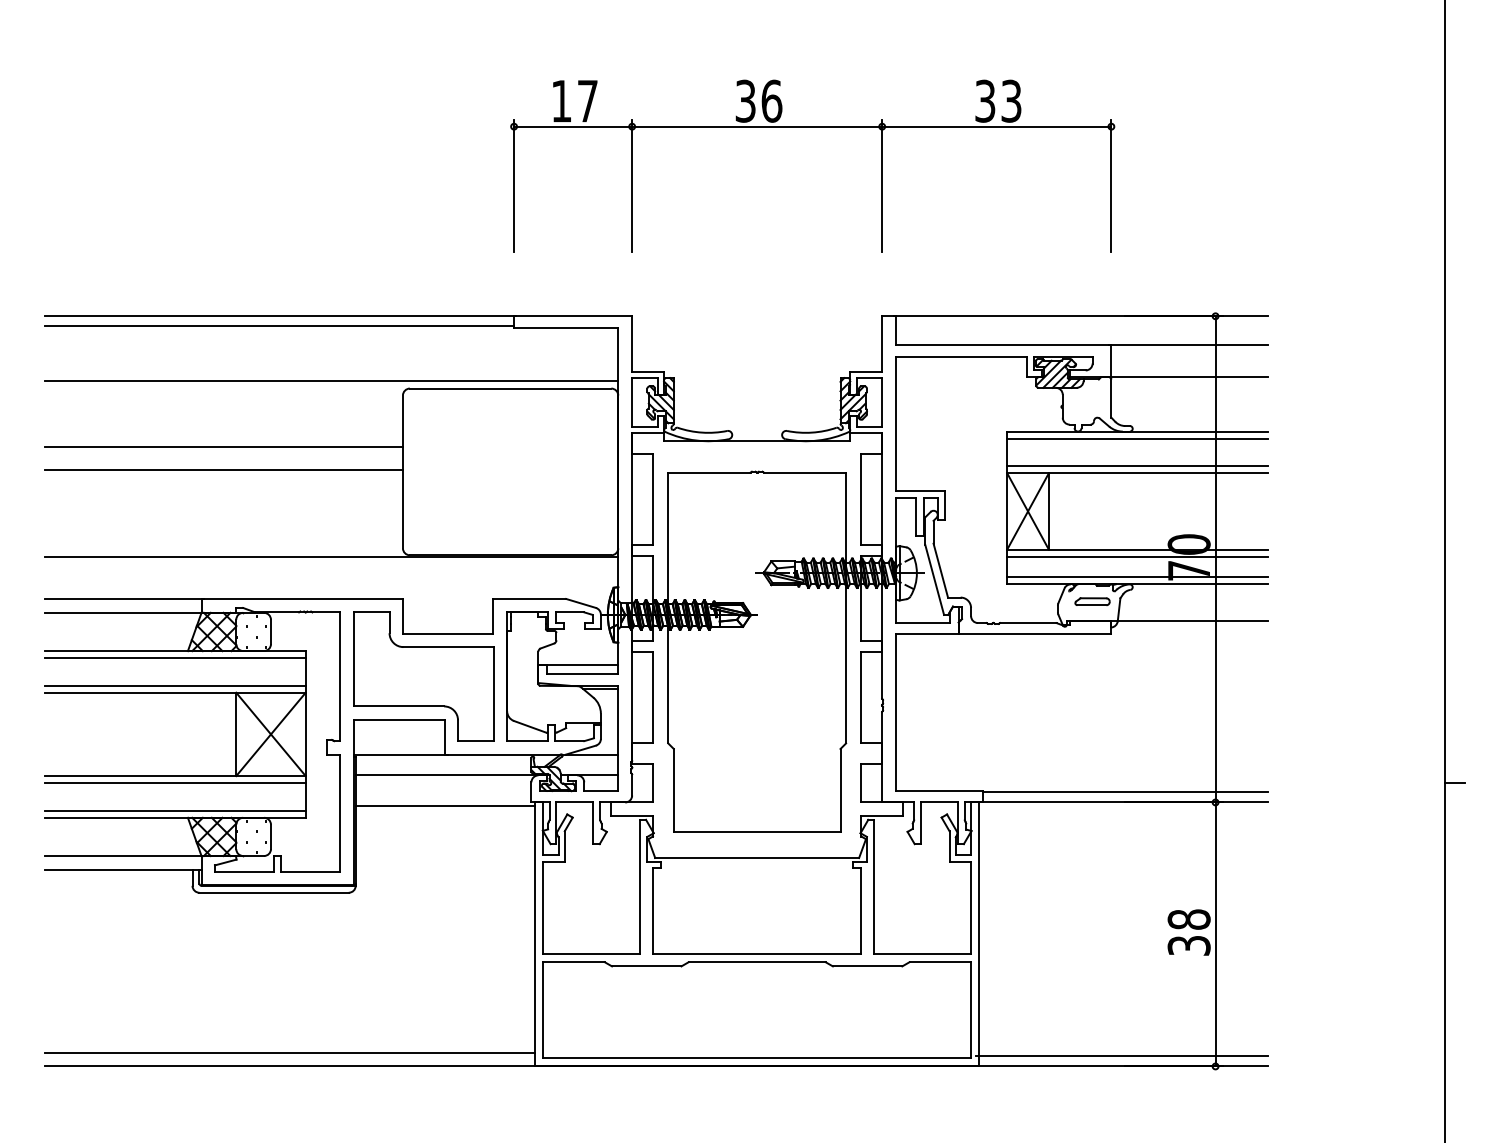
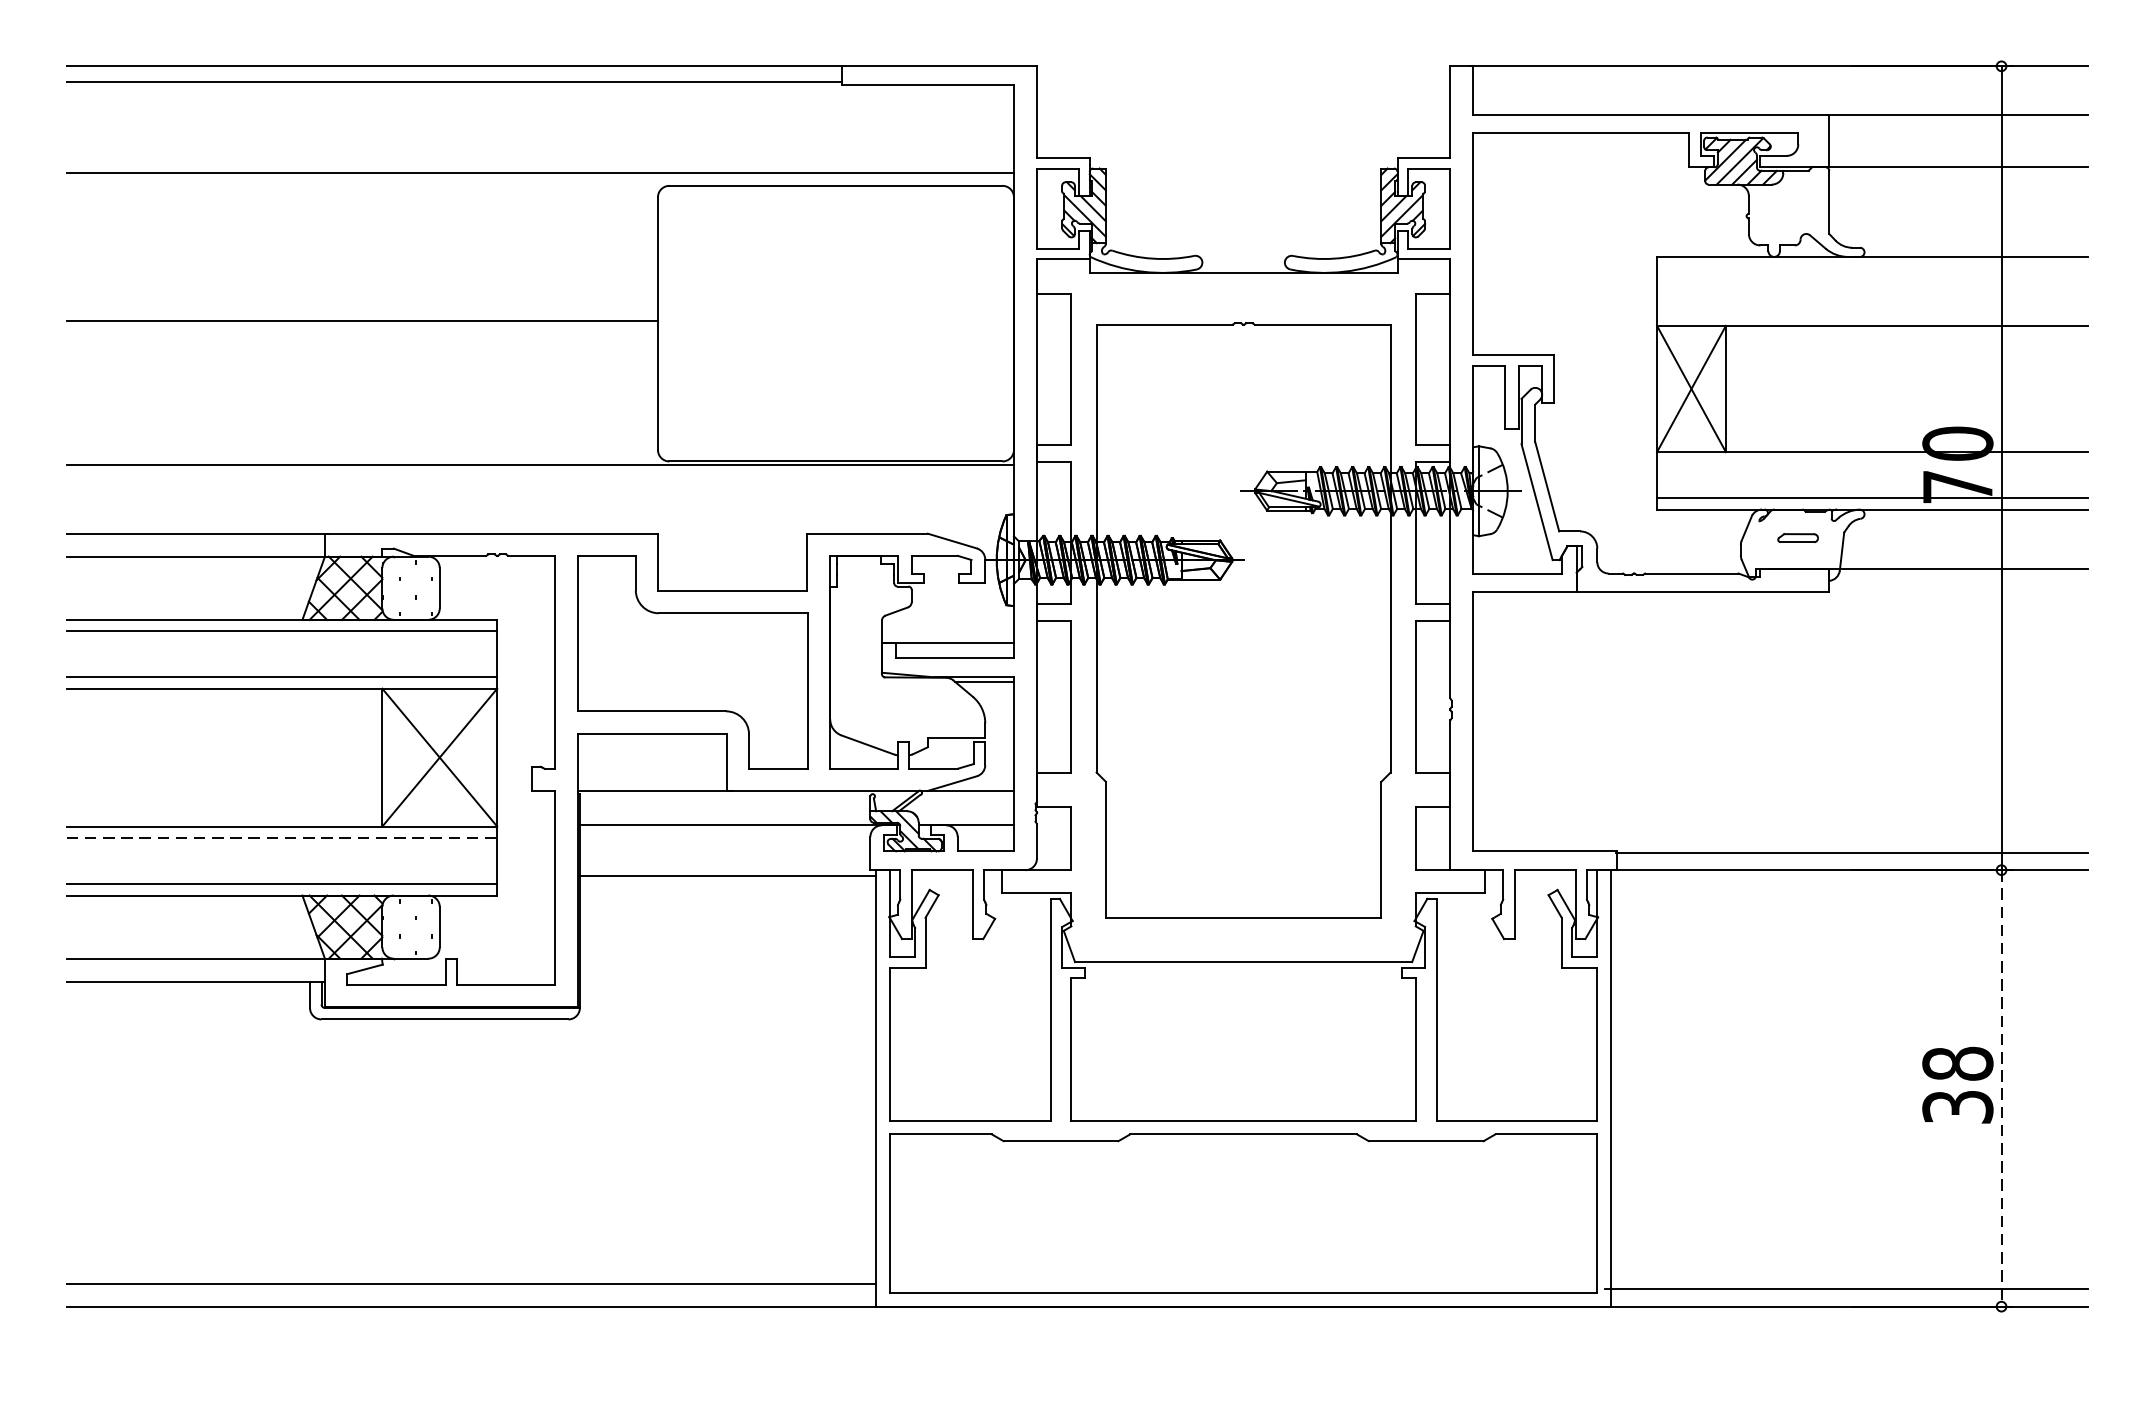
line: (1137, 438) -> (1872, 268), removed
line: (223, 446) -> (361, 281), removed
line: (1137, 466) -> (1872, 314), removed
line: (1137, 556) -> (1872, 463), removed
part: (1092, 601) -> (1798, 537), size x0.7
line: (176, 783) -> (283, 838), solid -> dashed
line: (1215, 934) -> (2001, 1088), solid -> dashed

